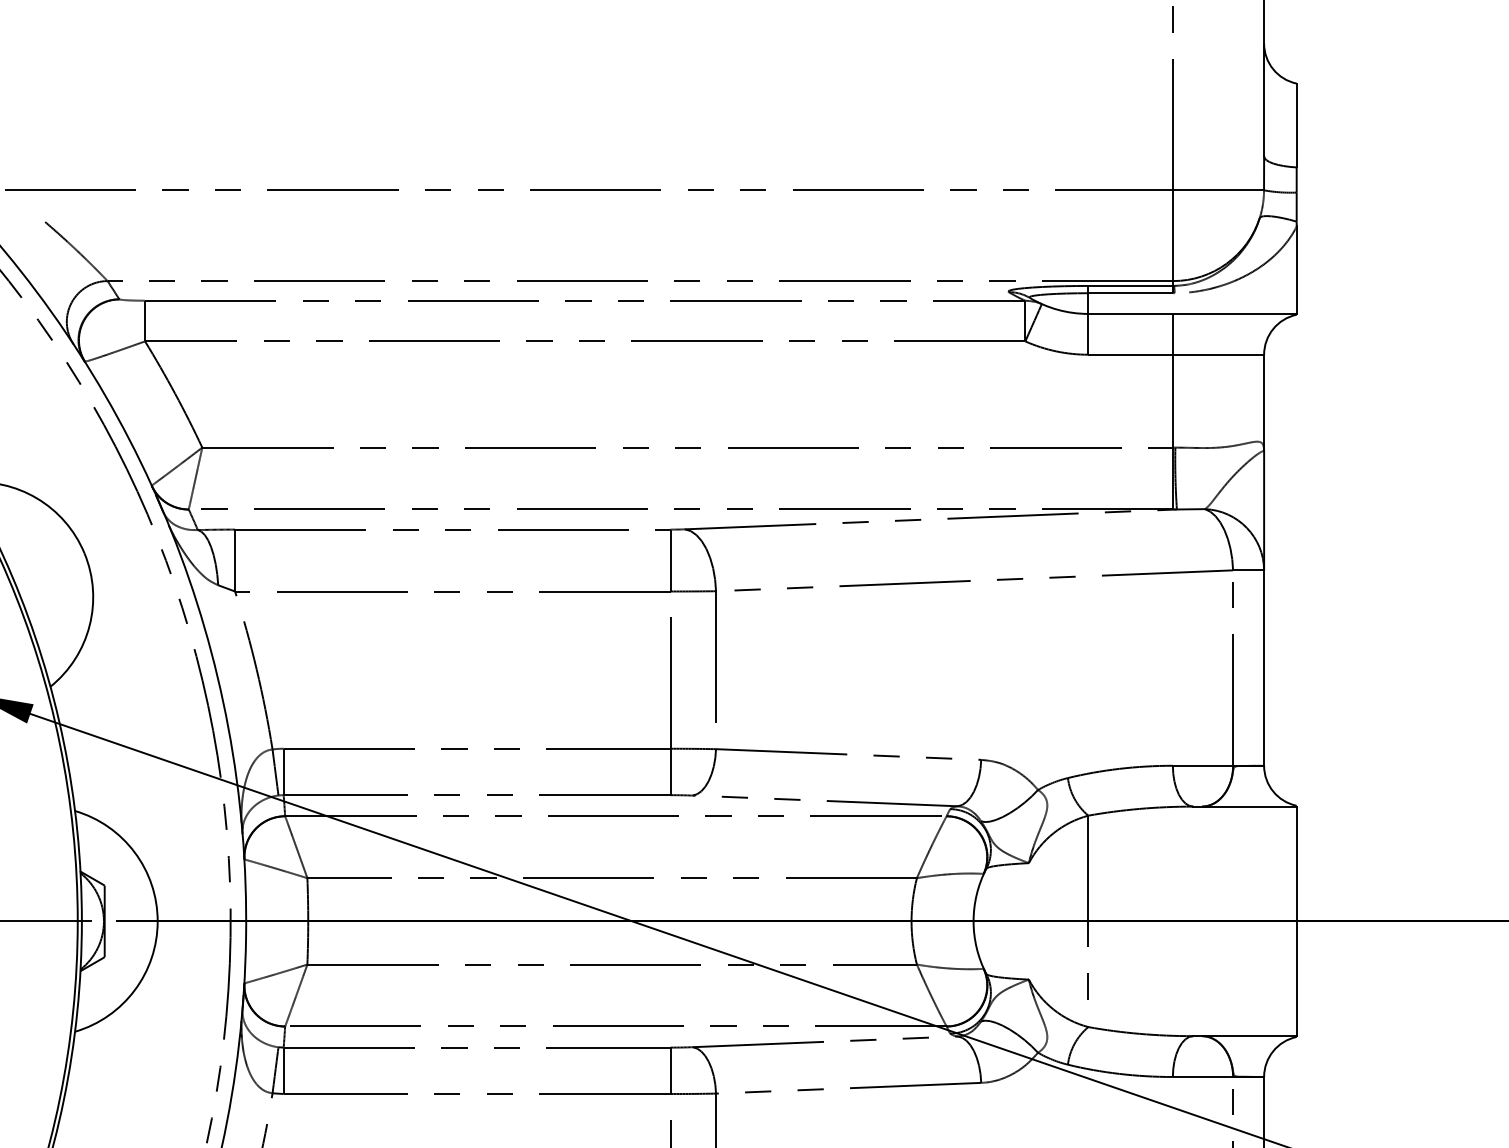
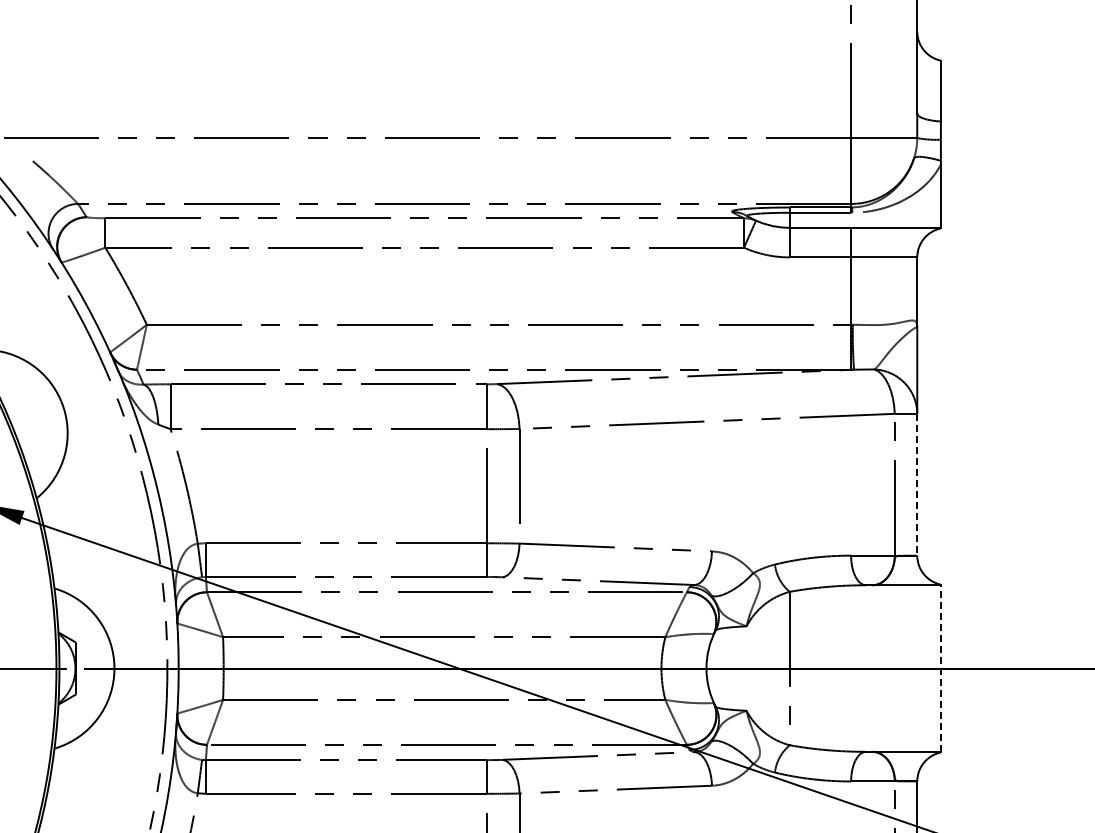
line: (1264, 667) -> (917, 484), solid -> dashed
line: (1296, 921) -> (940, 668), solid -> dashed

